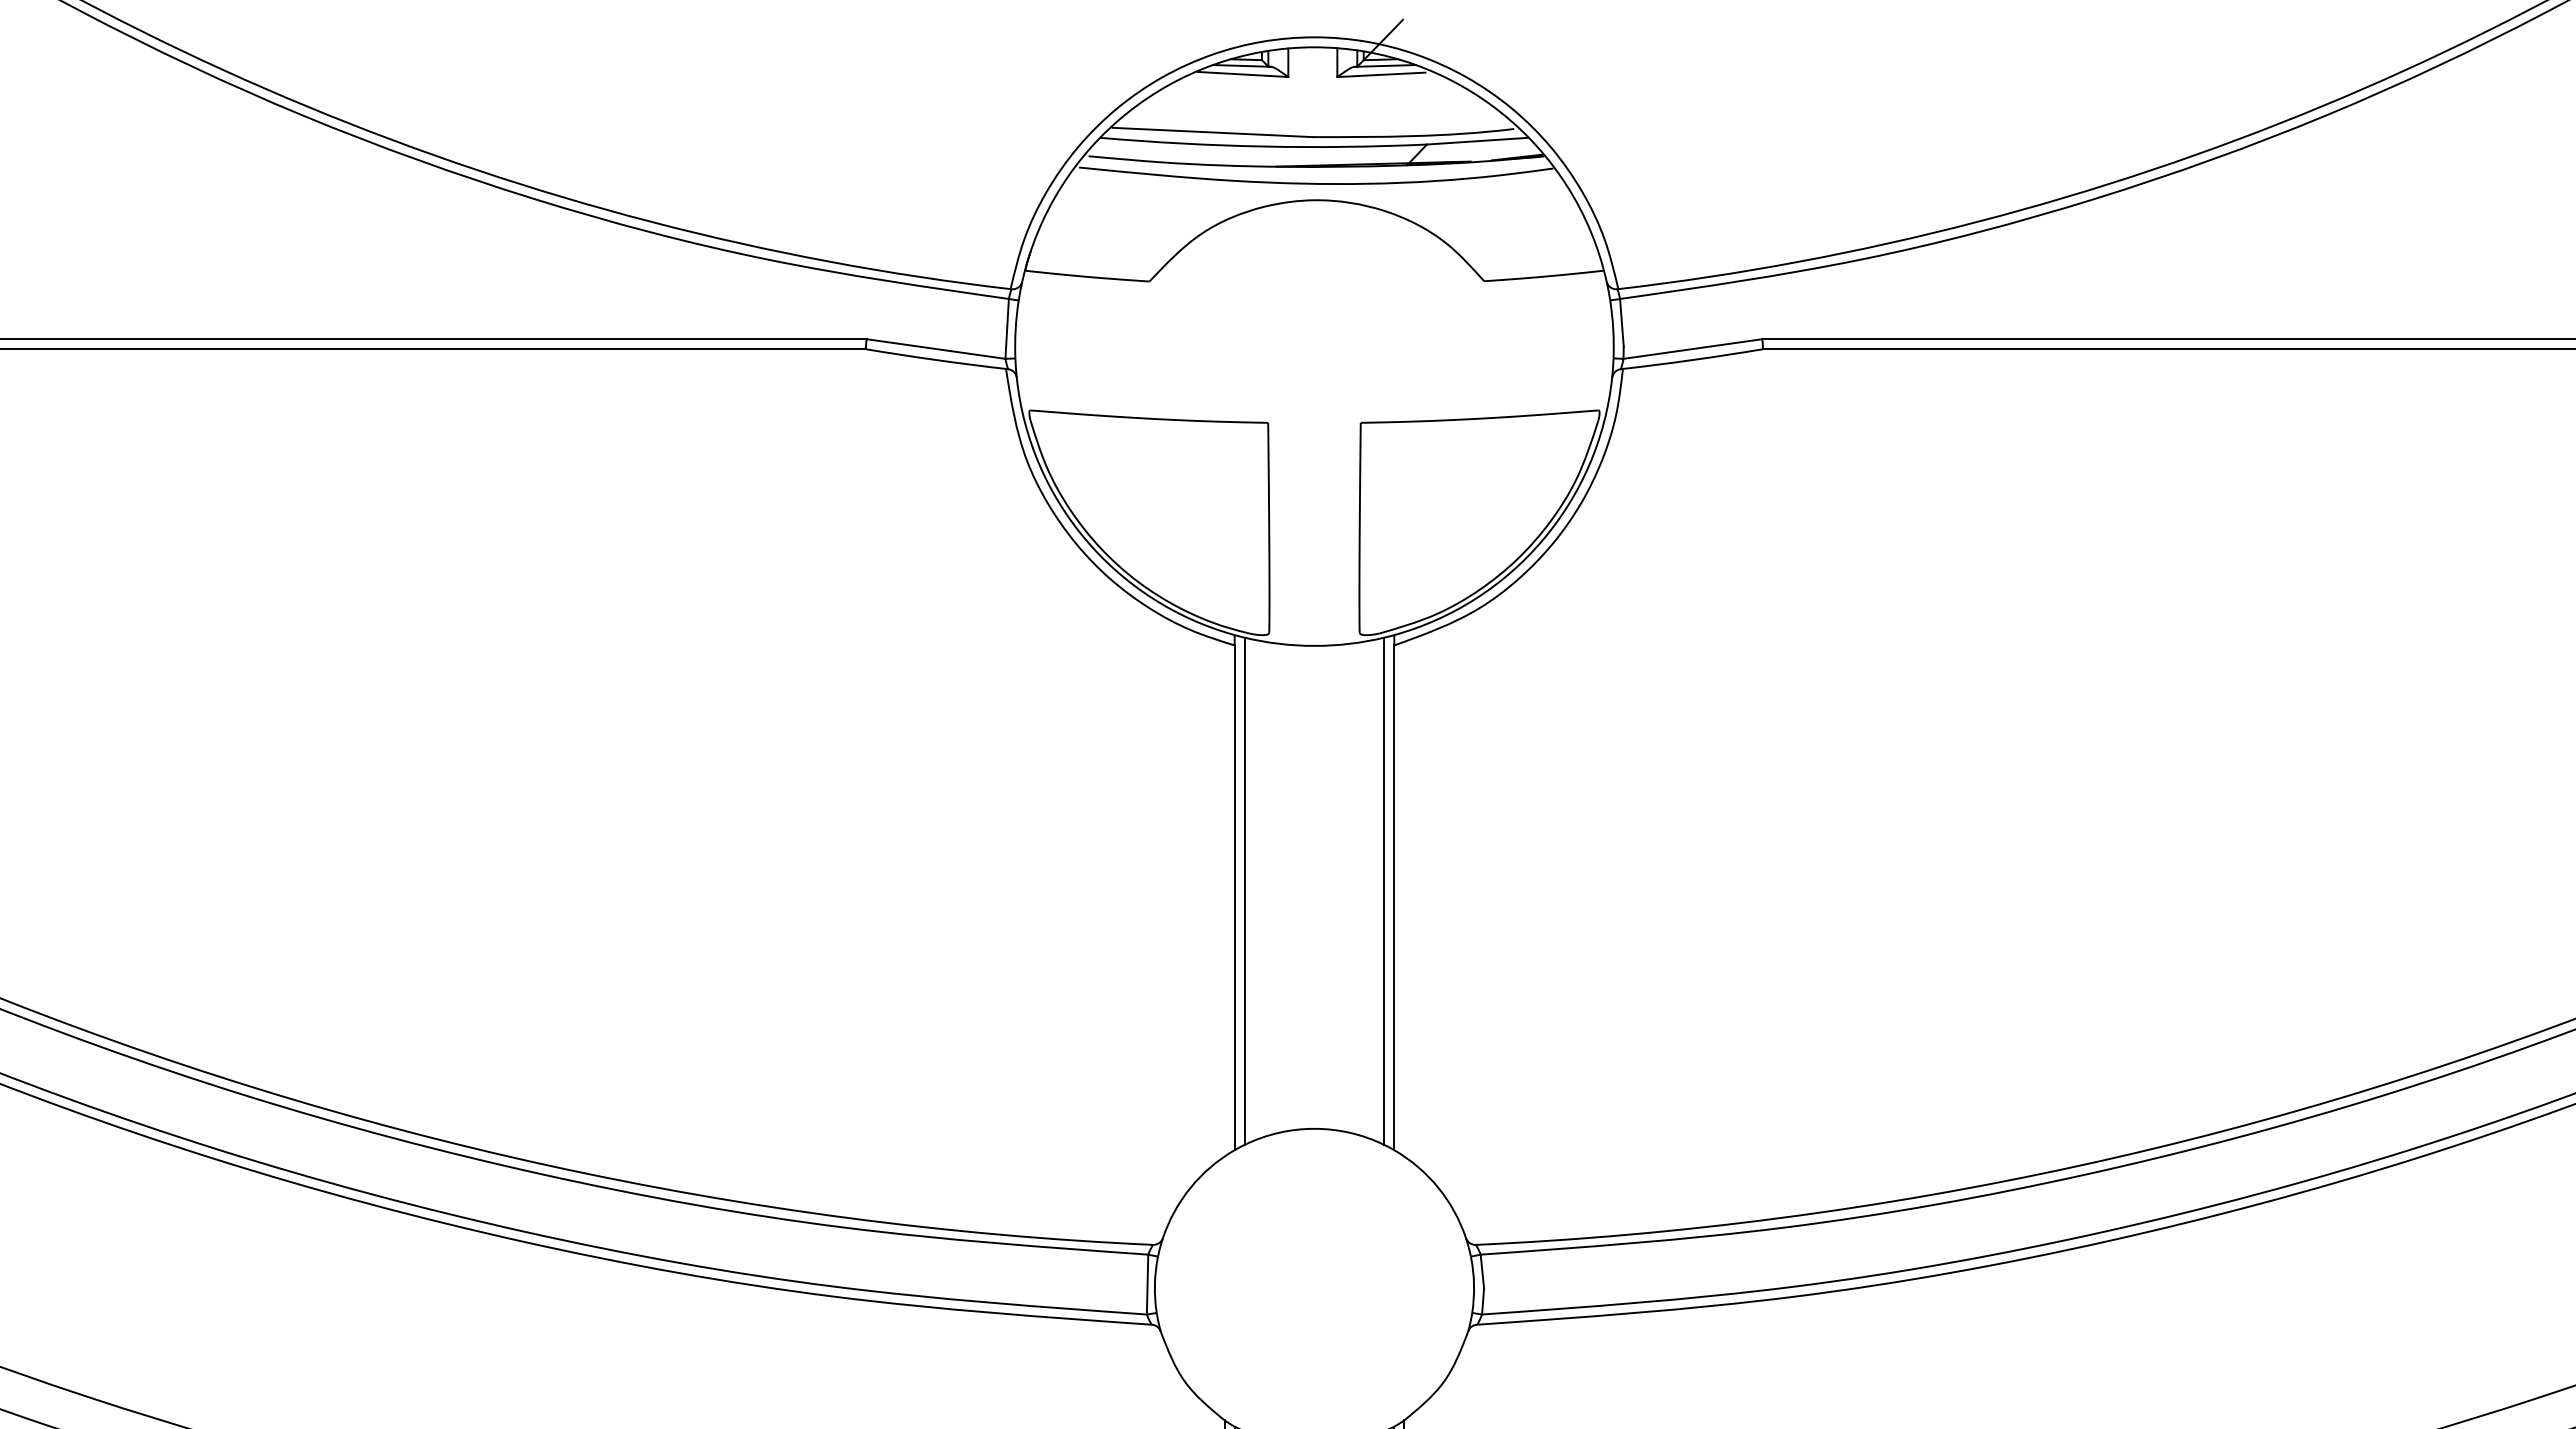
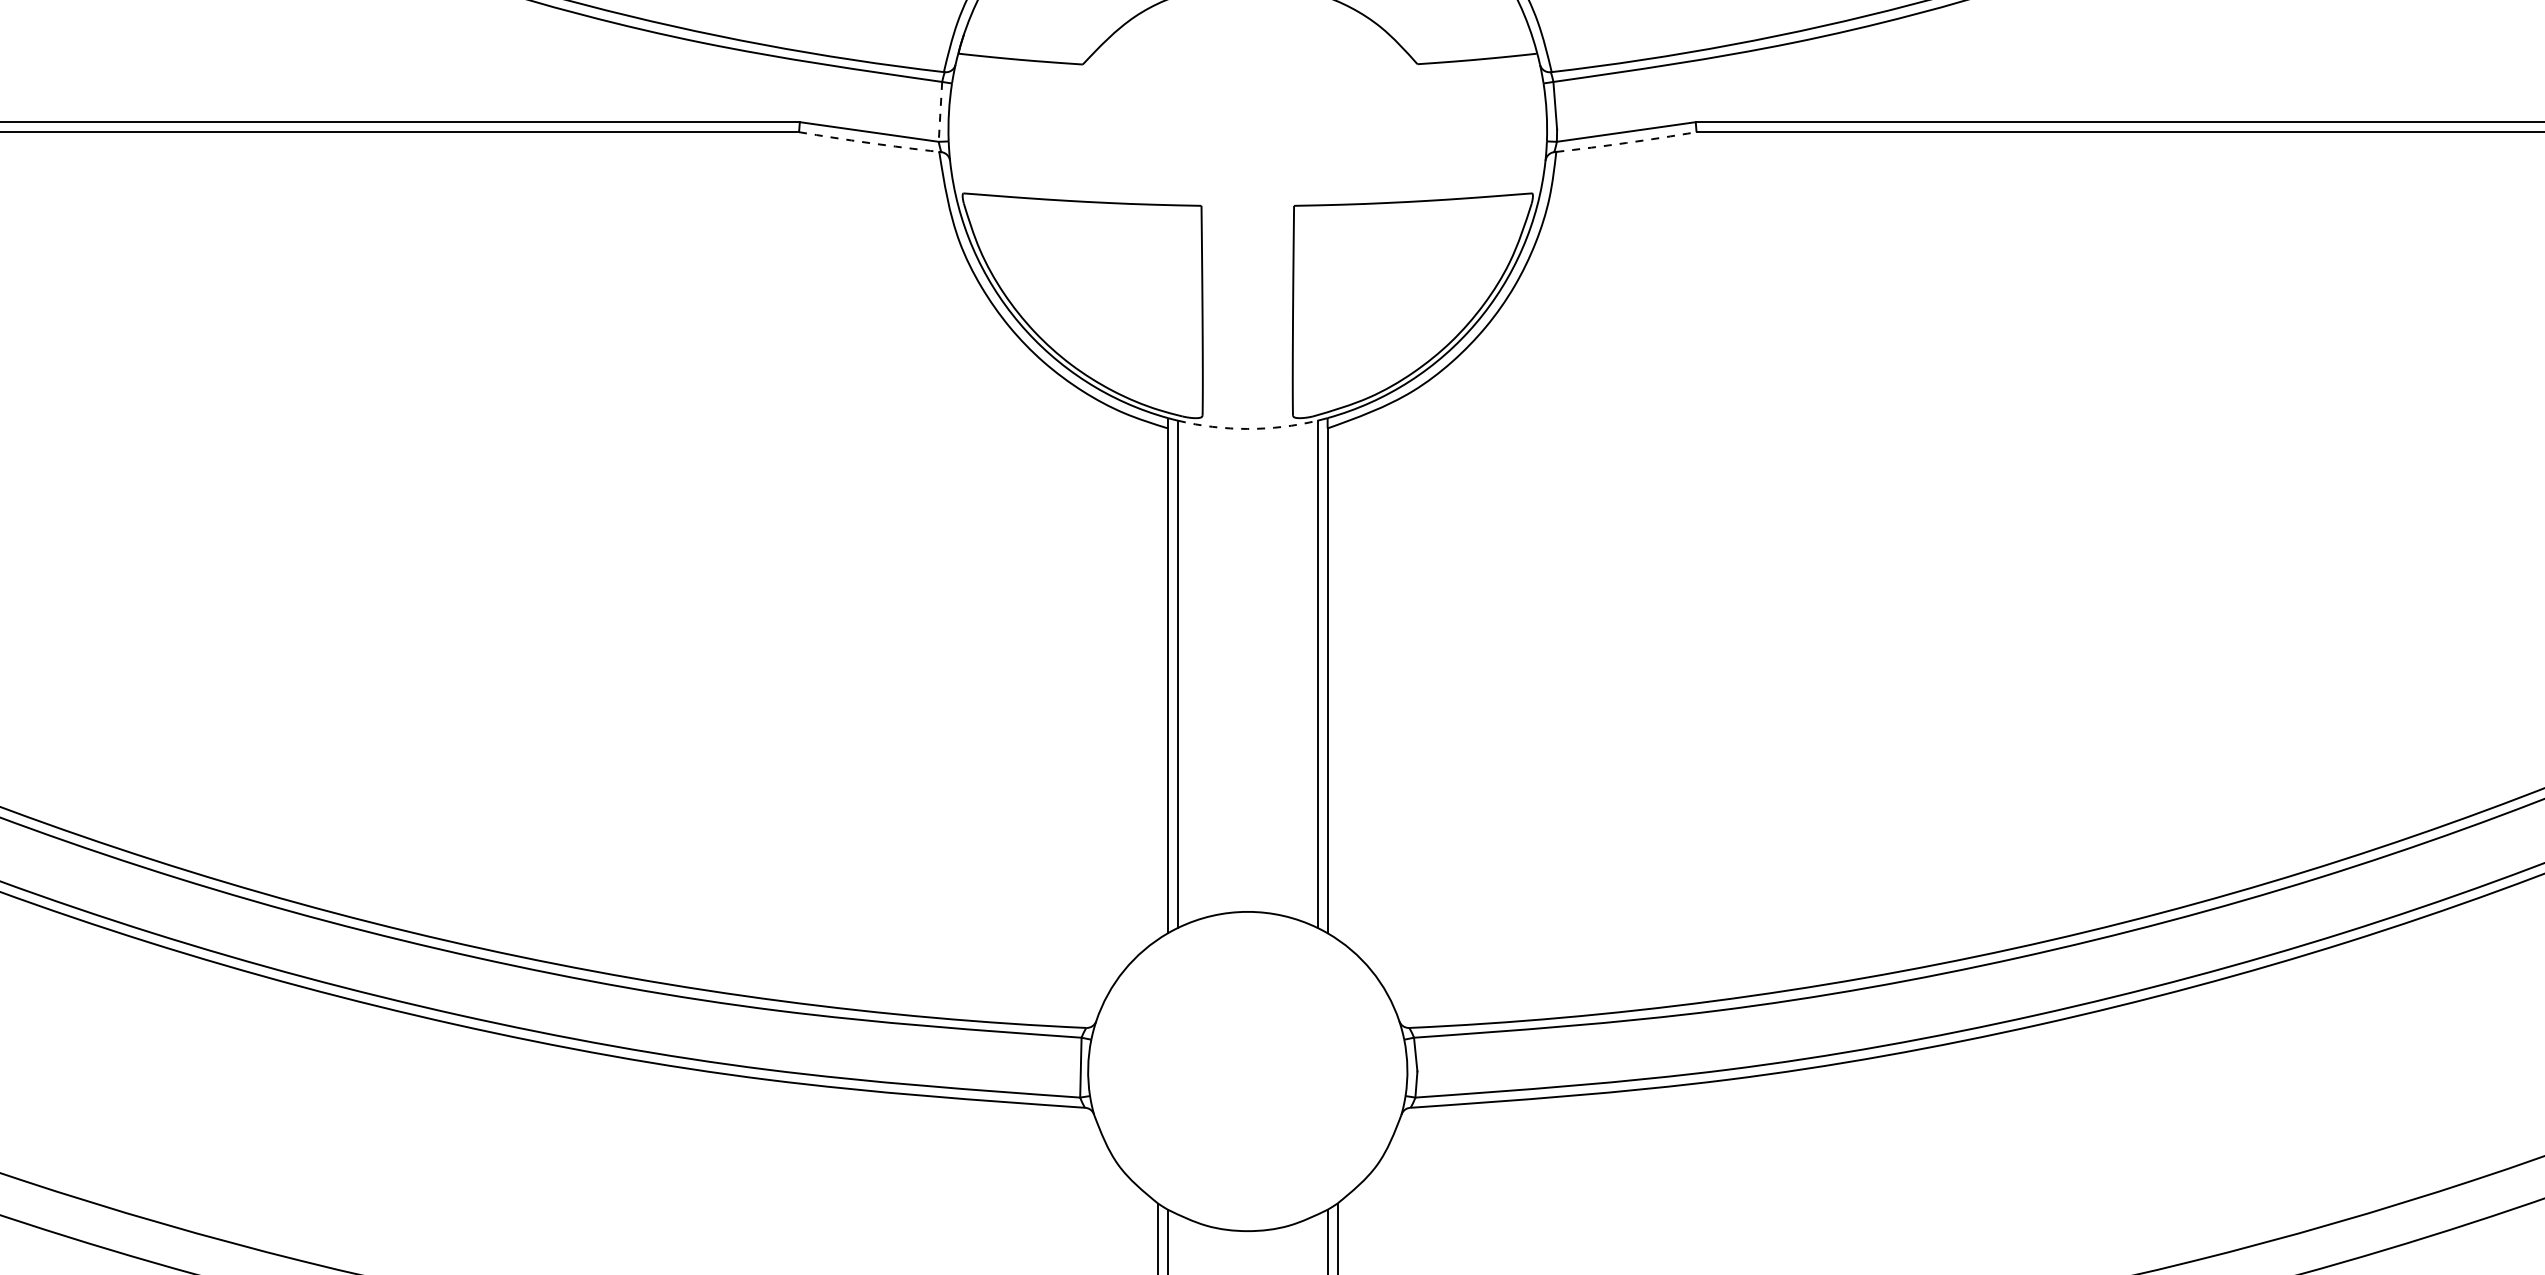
line: (1007, 328) -> (940, 111), solid -> dashed
arc: (935, 359) -> (868, 142), solid -> dashed
arc: (1693, 359) -> (1626, 142), solid -> dashed
arc: (1314, 645) -> (1247, 428), solid -> dashed

